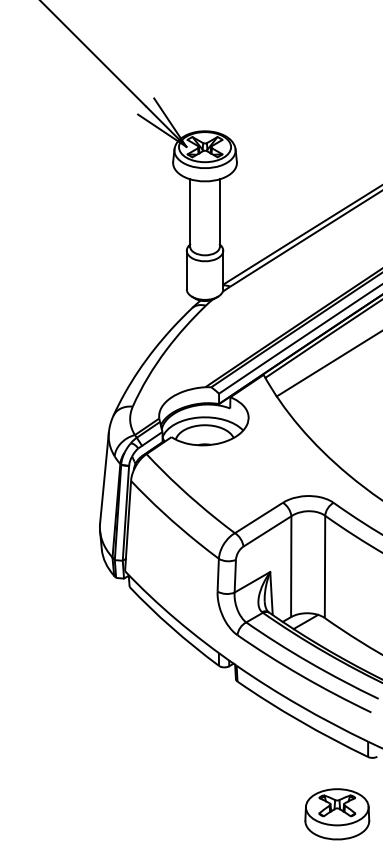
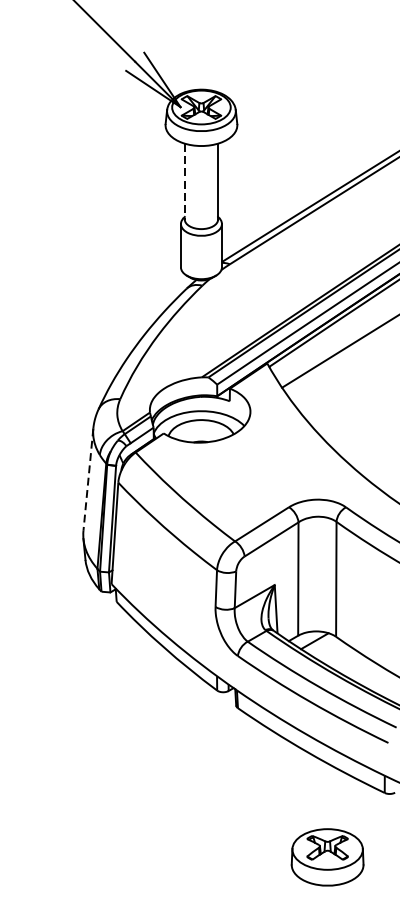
line: (190, 213) -> (185, 182), solid -> dashed
line: (104, 478) -> (88, 479), solid -> dashed
part: (337, 814) -> (327, 857), moved

